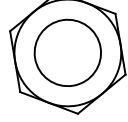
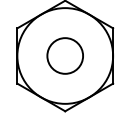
circle: (68, 52) -> (65, 55), size x0.6

